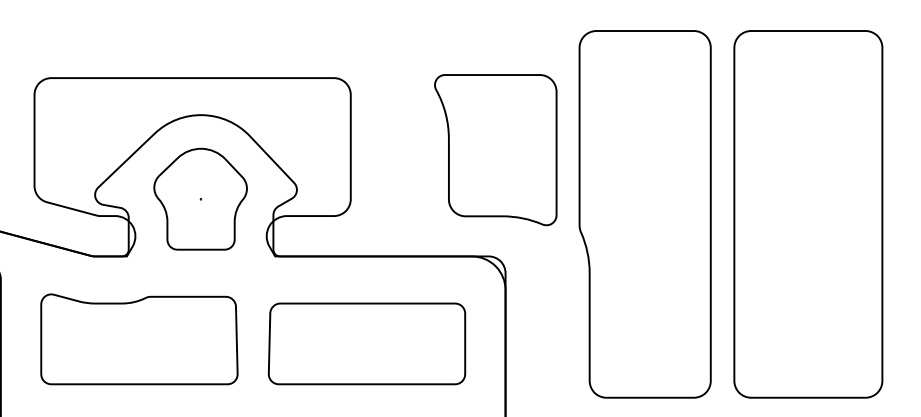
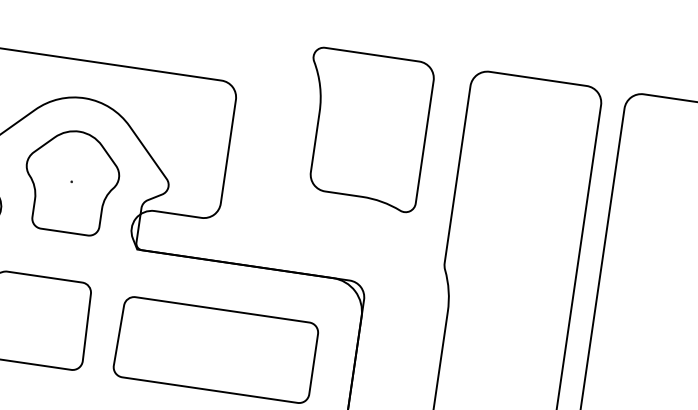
part: (495, 150) -> (364, 130), moved

